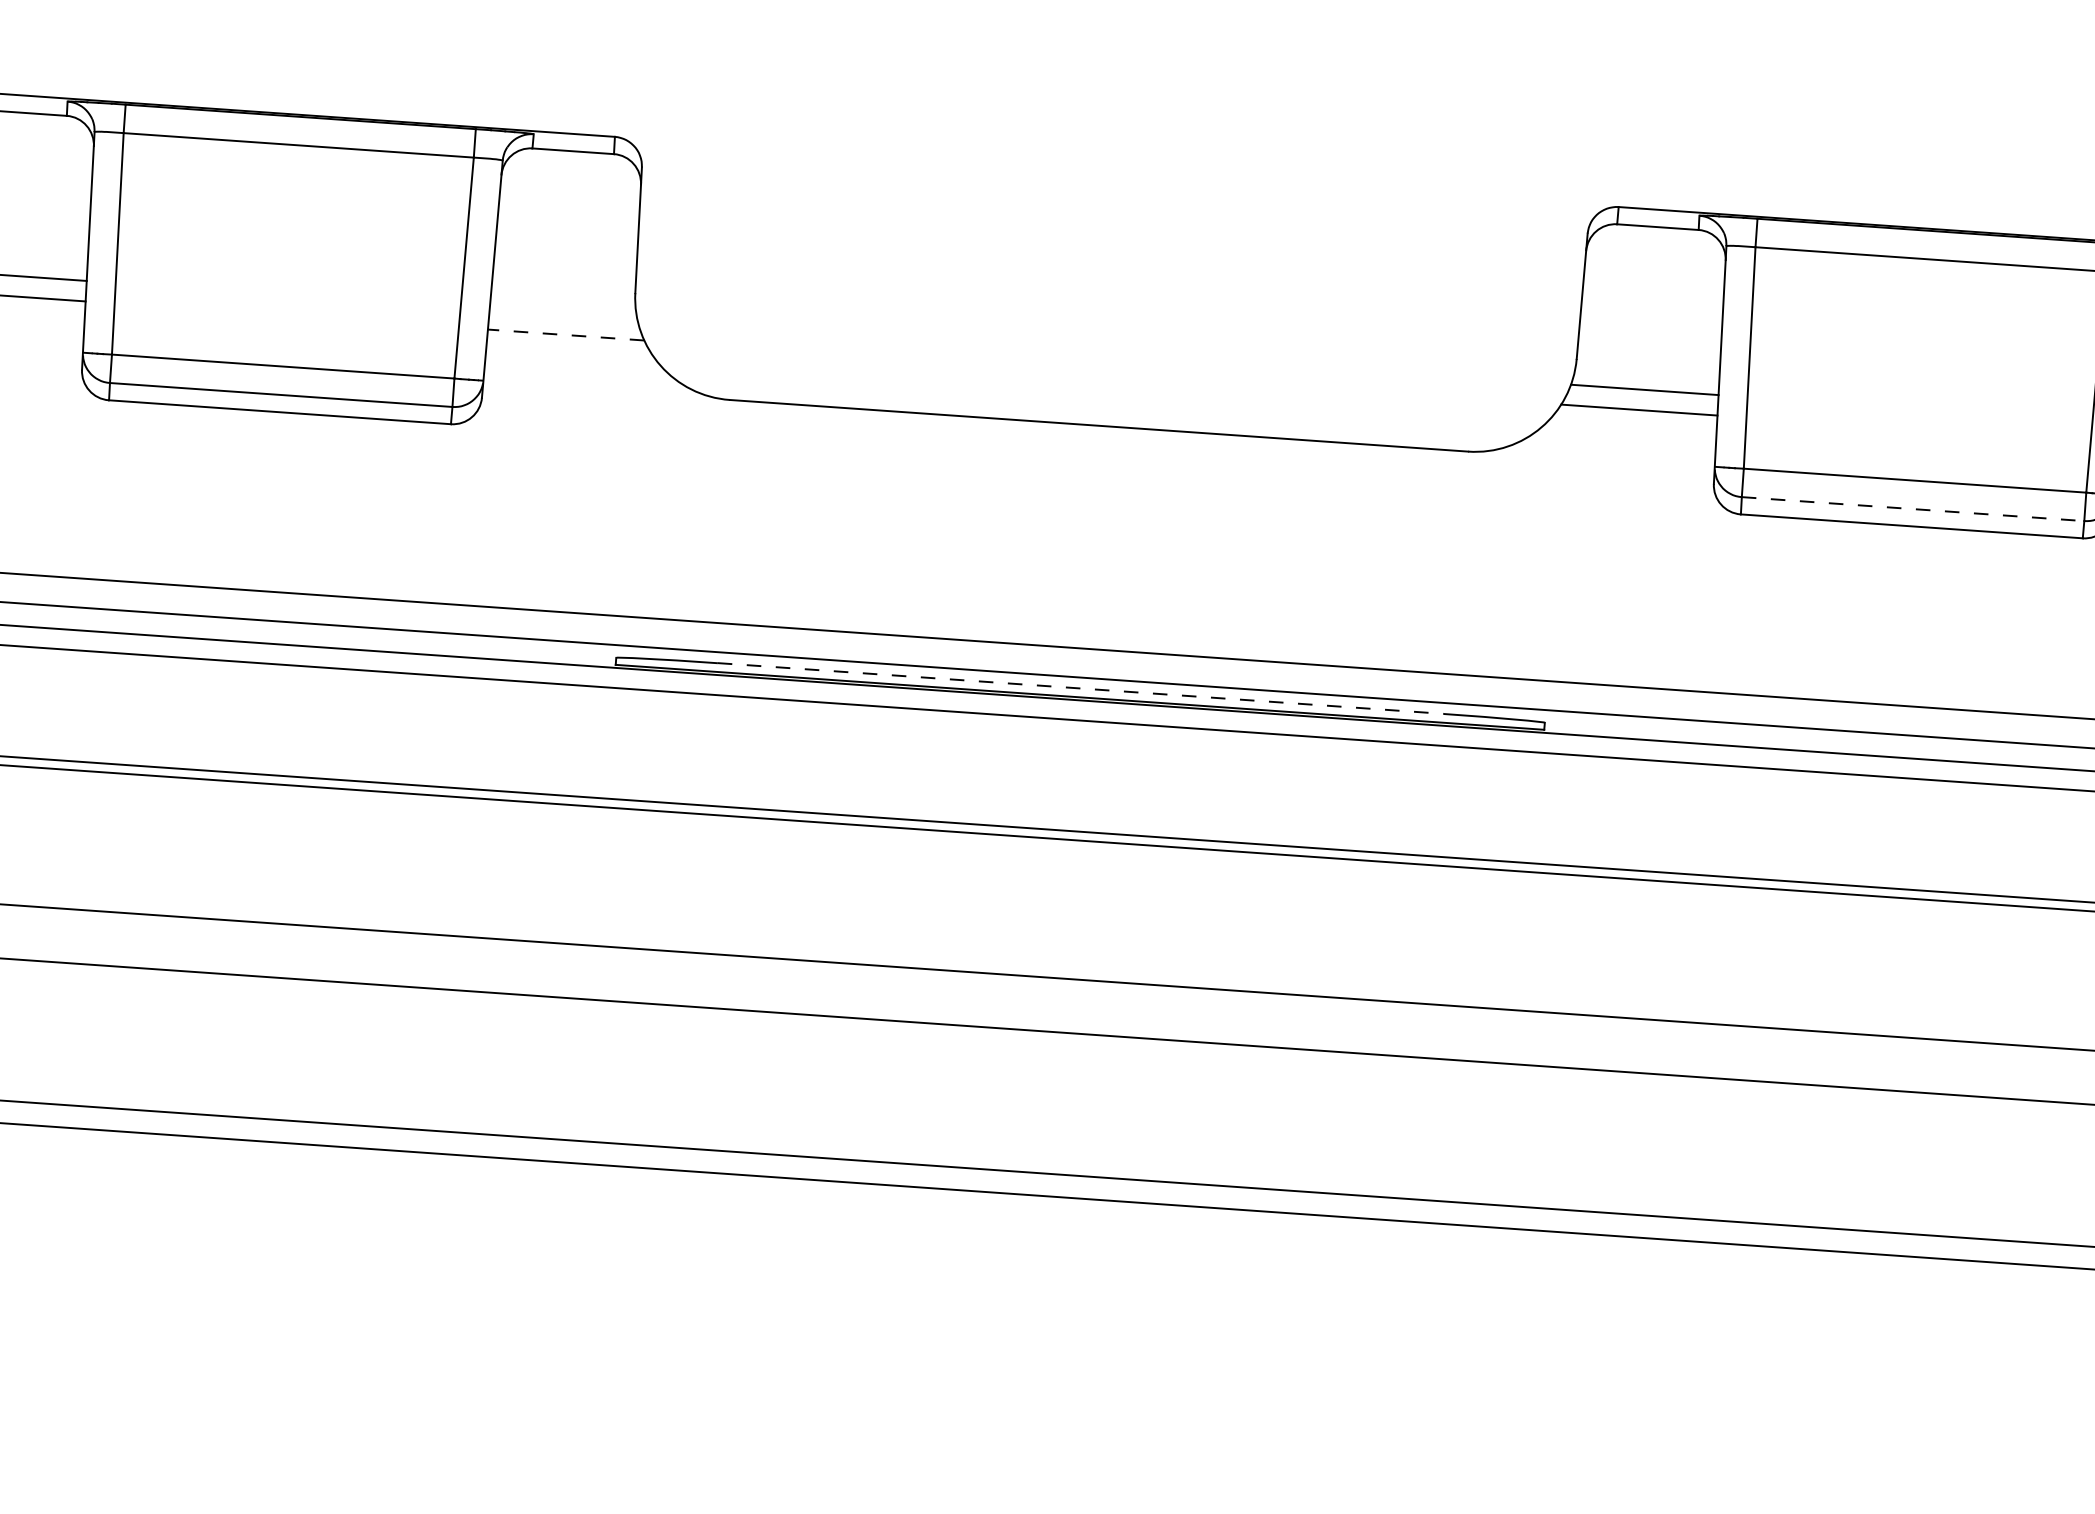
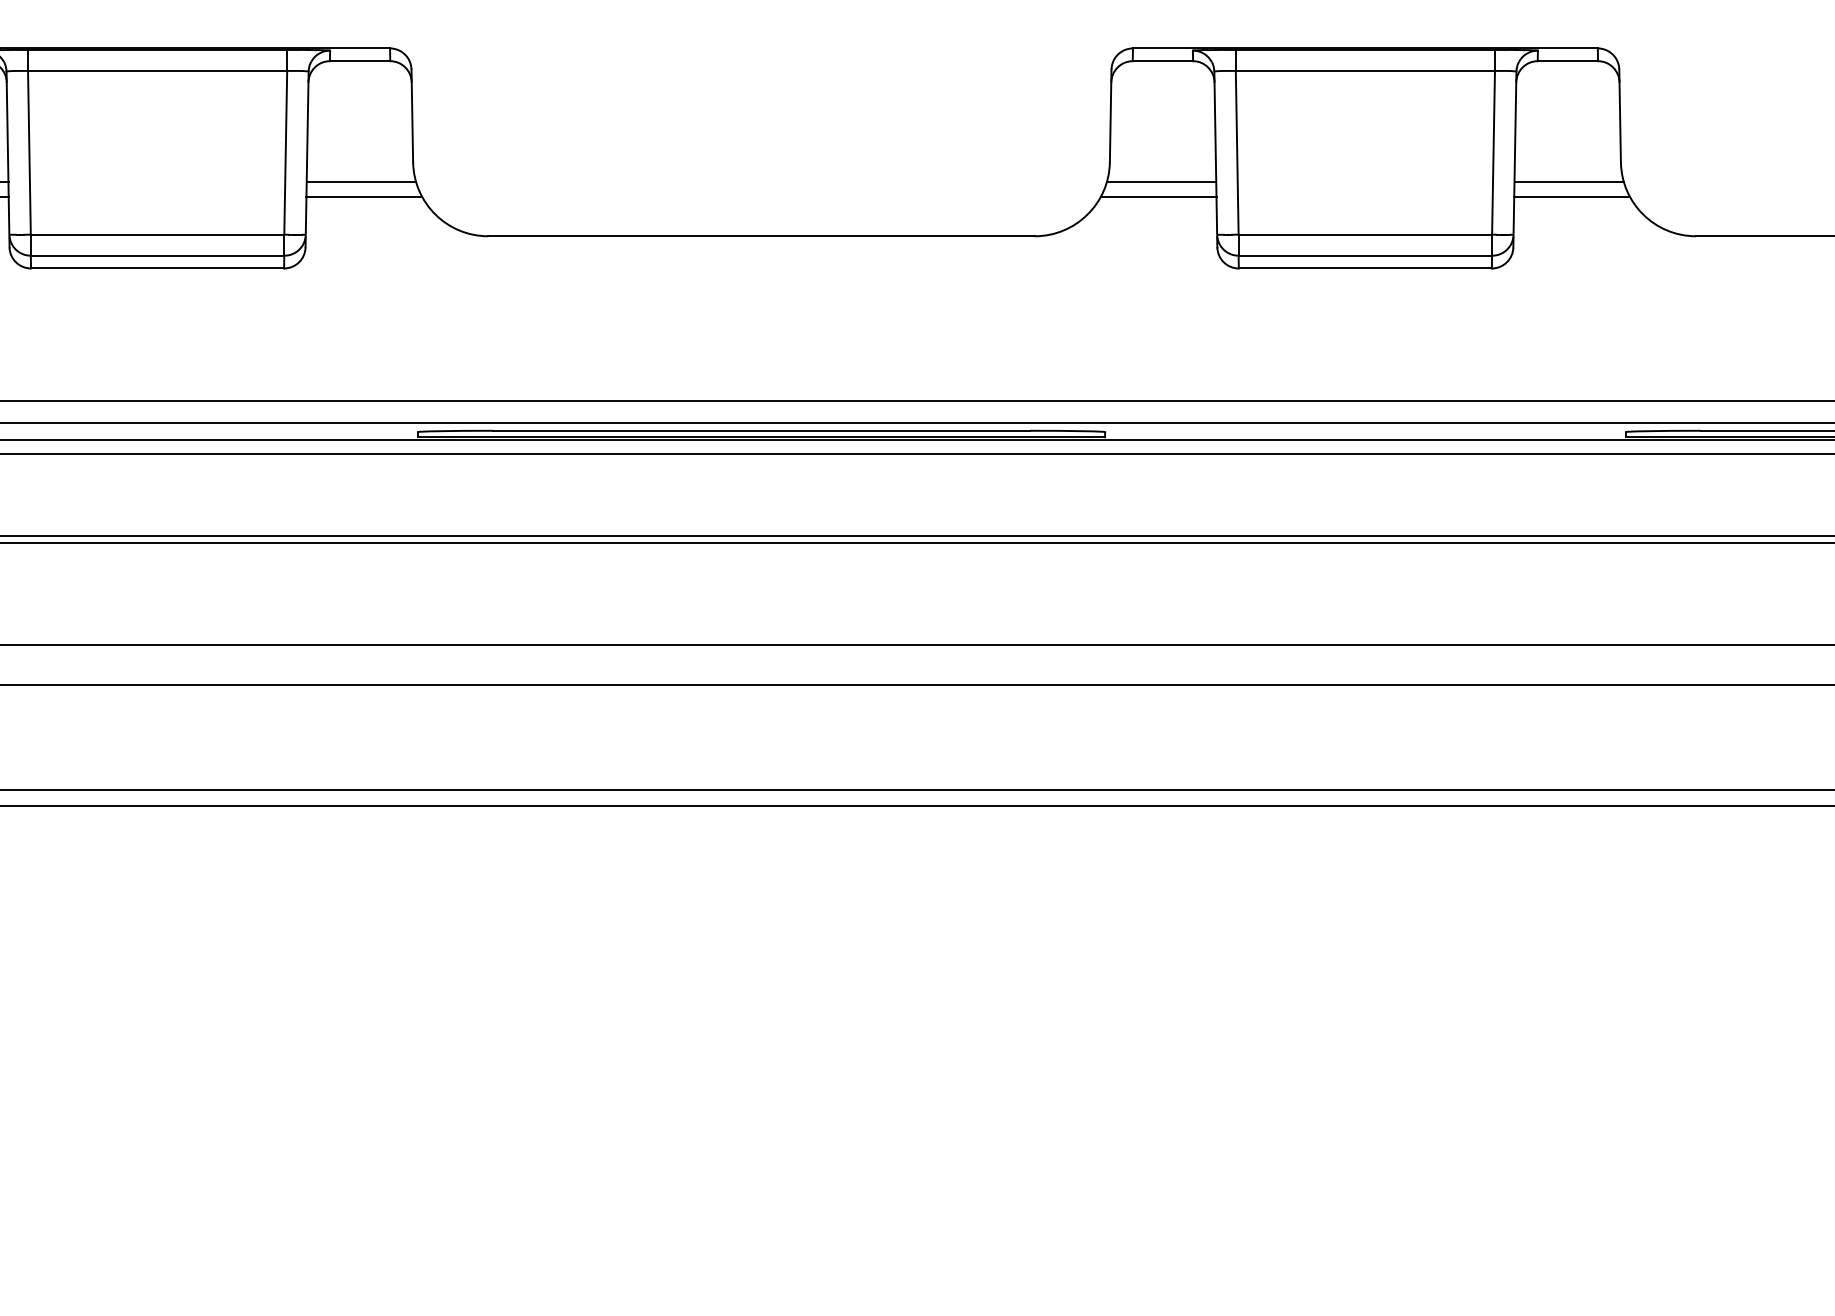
line: (562, 313) -> (360, 181), added
line: (566, 334) -> (364, 196), dashed -> solid
line: (1913, 508) -> (1365, 255), dashed -> solid
line: (1080, 688) -> (761, 430), dashed -> solid

